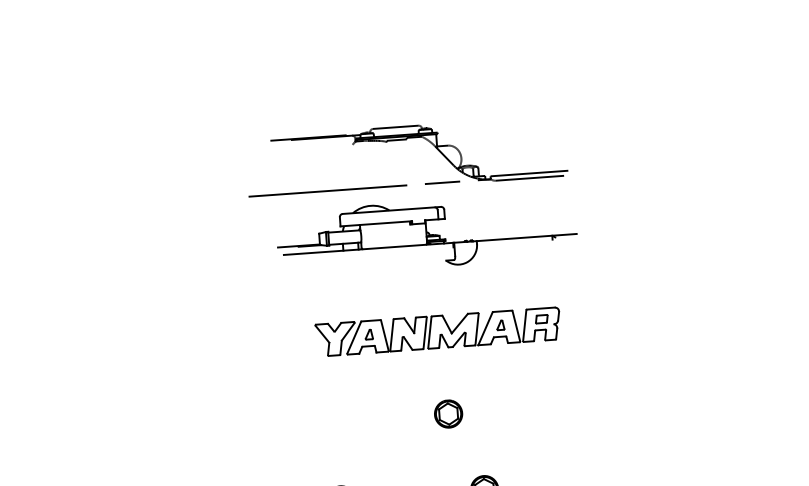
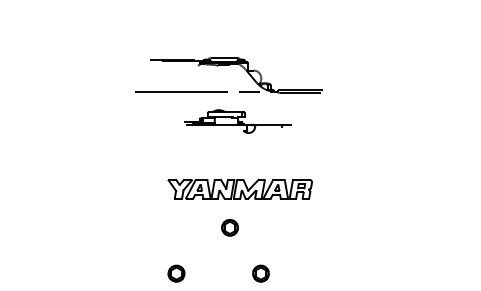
part: (426, 234) -> (237, 121), size x0.6
part: (436, 330) -> (239, 188), moved
part: (447, 413) -> (229, 227), moved

